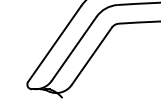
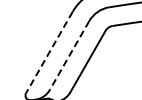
line: (54, 44) -> (49, 52), solid -> dashed
line: (73, 49) -> (68, 56), solid -> dashed

